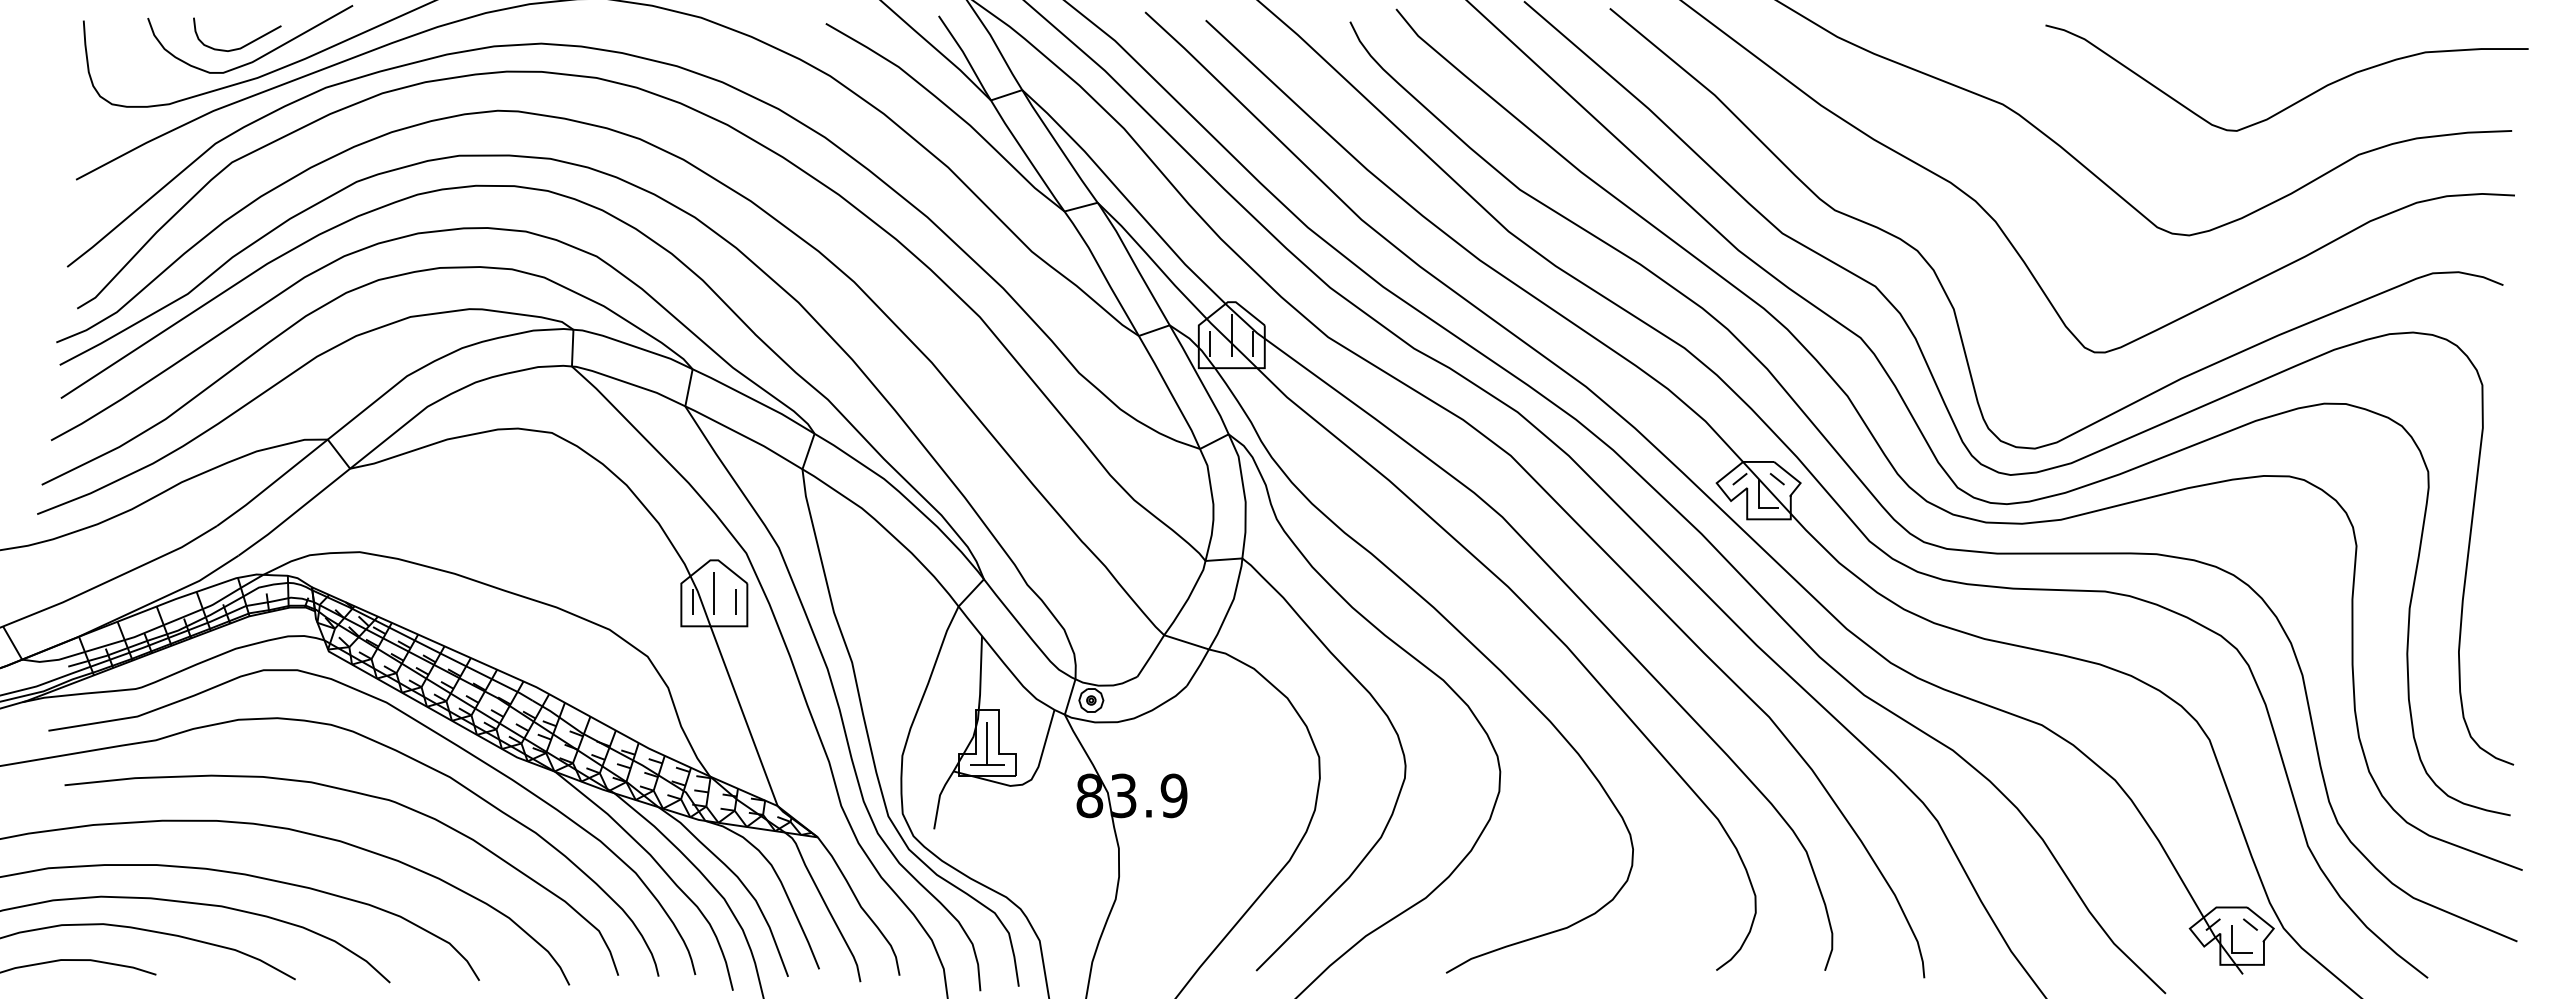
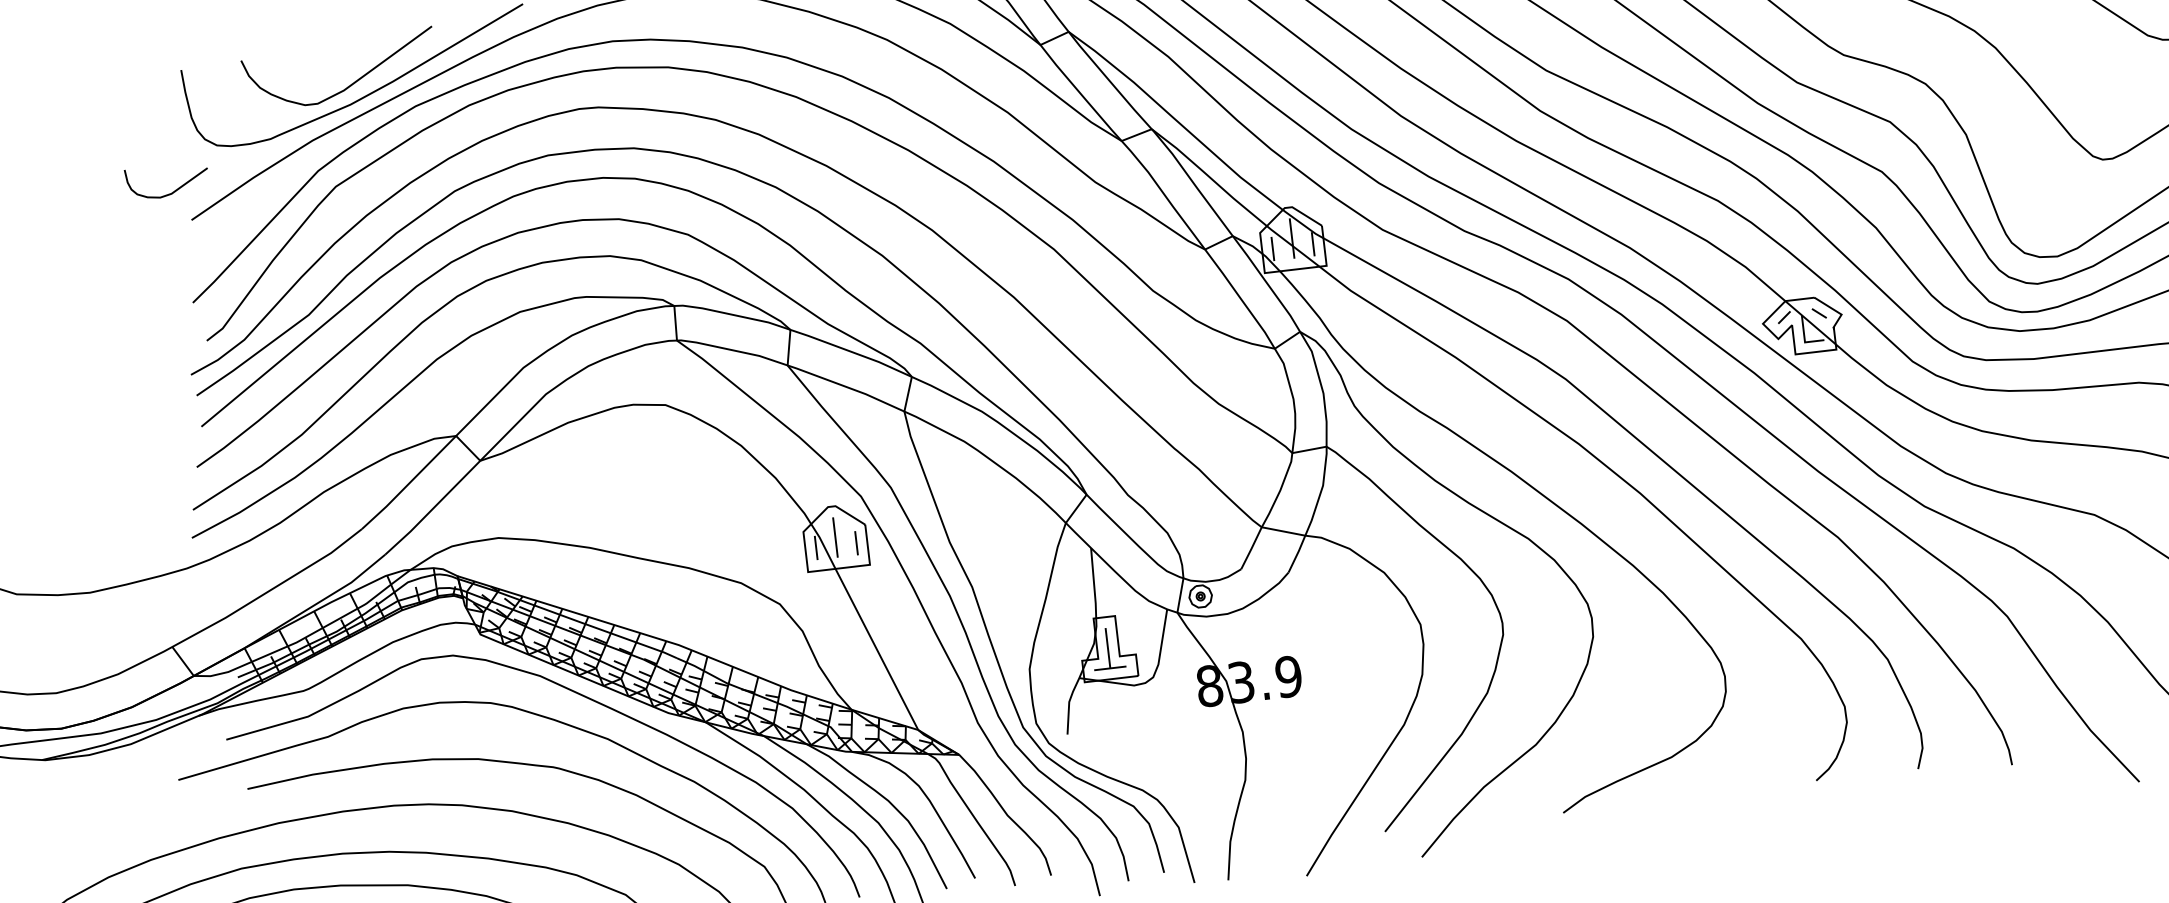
curve: (243, 45) -> (174, 190), moved

